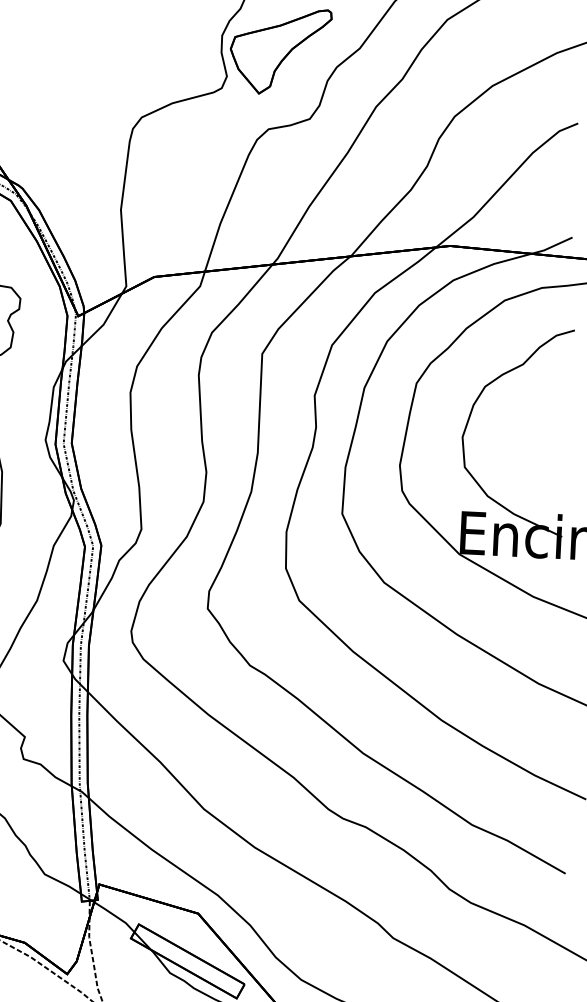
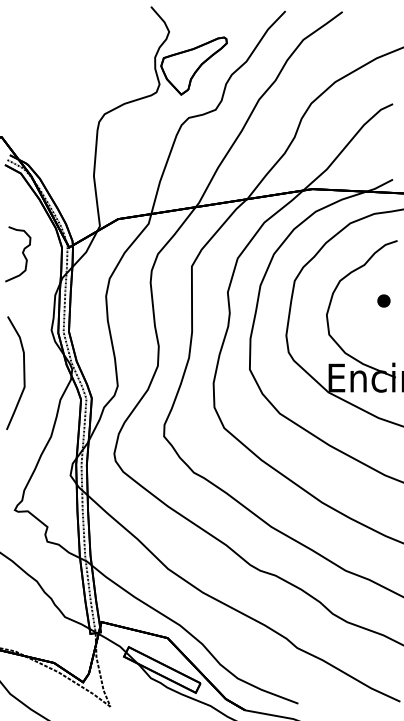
part: (549, 419) -> (383, 300), added

